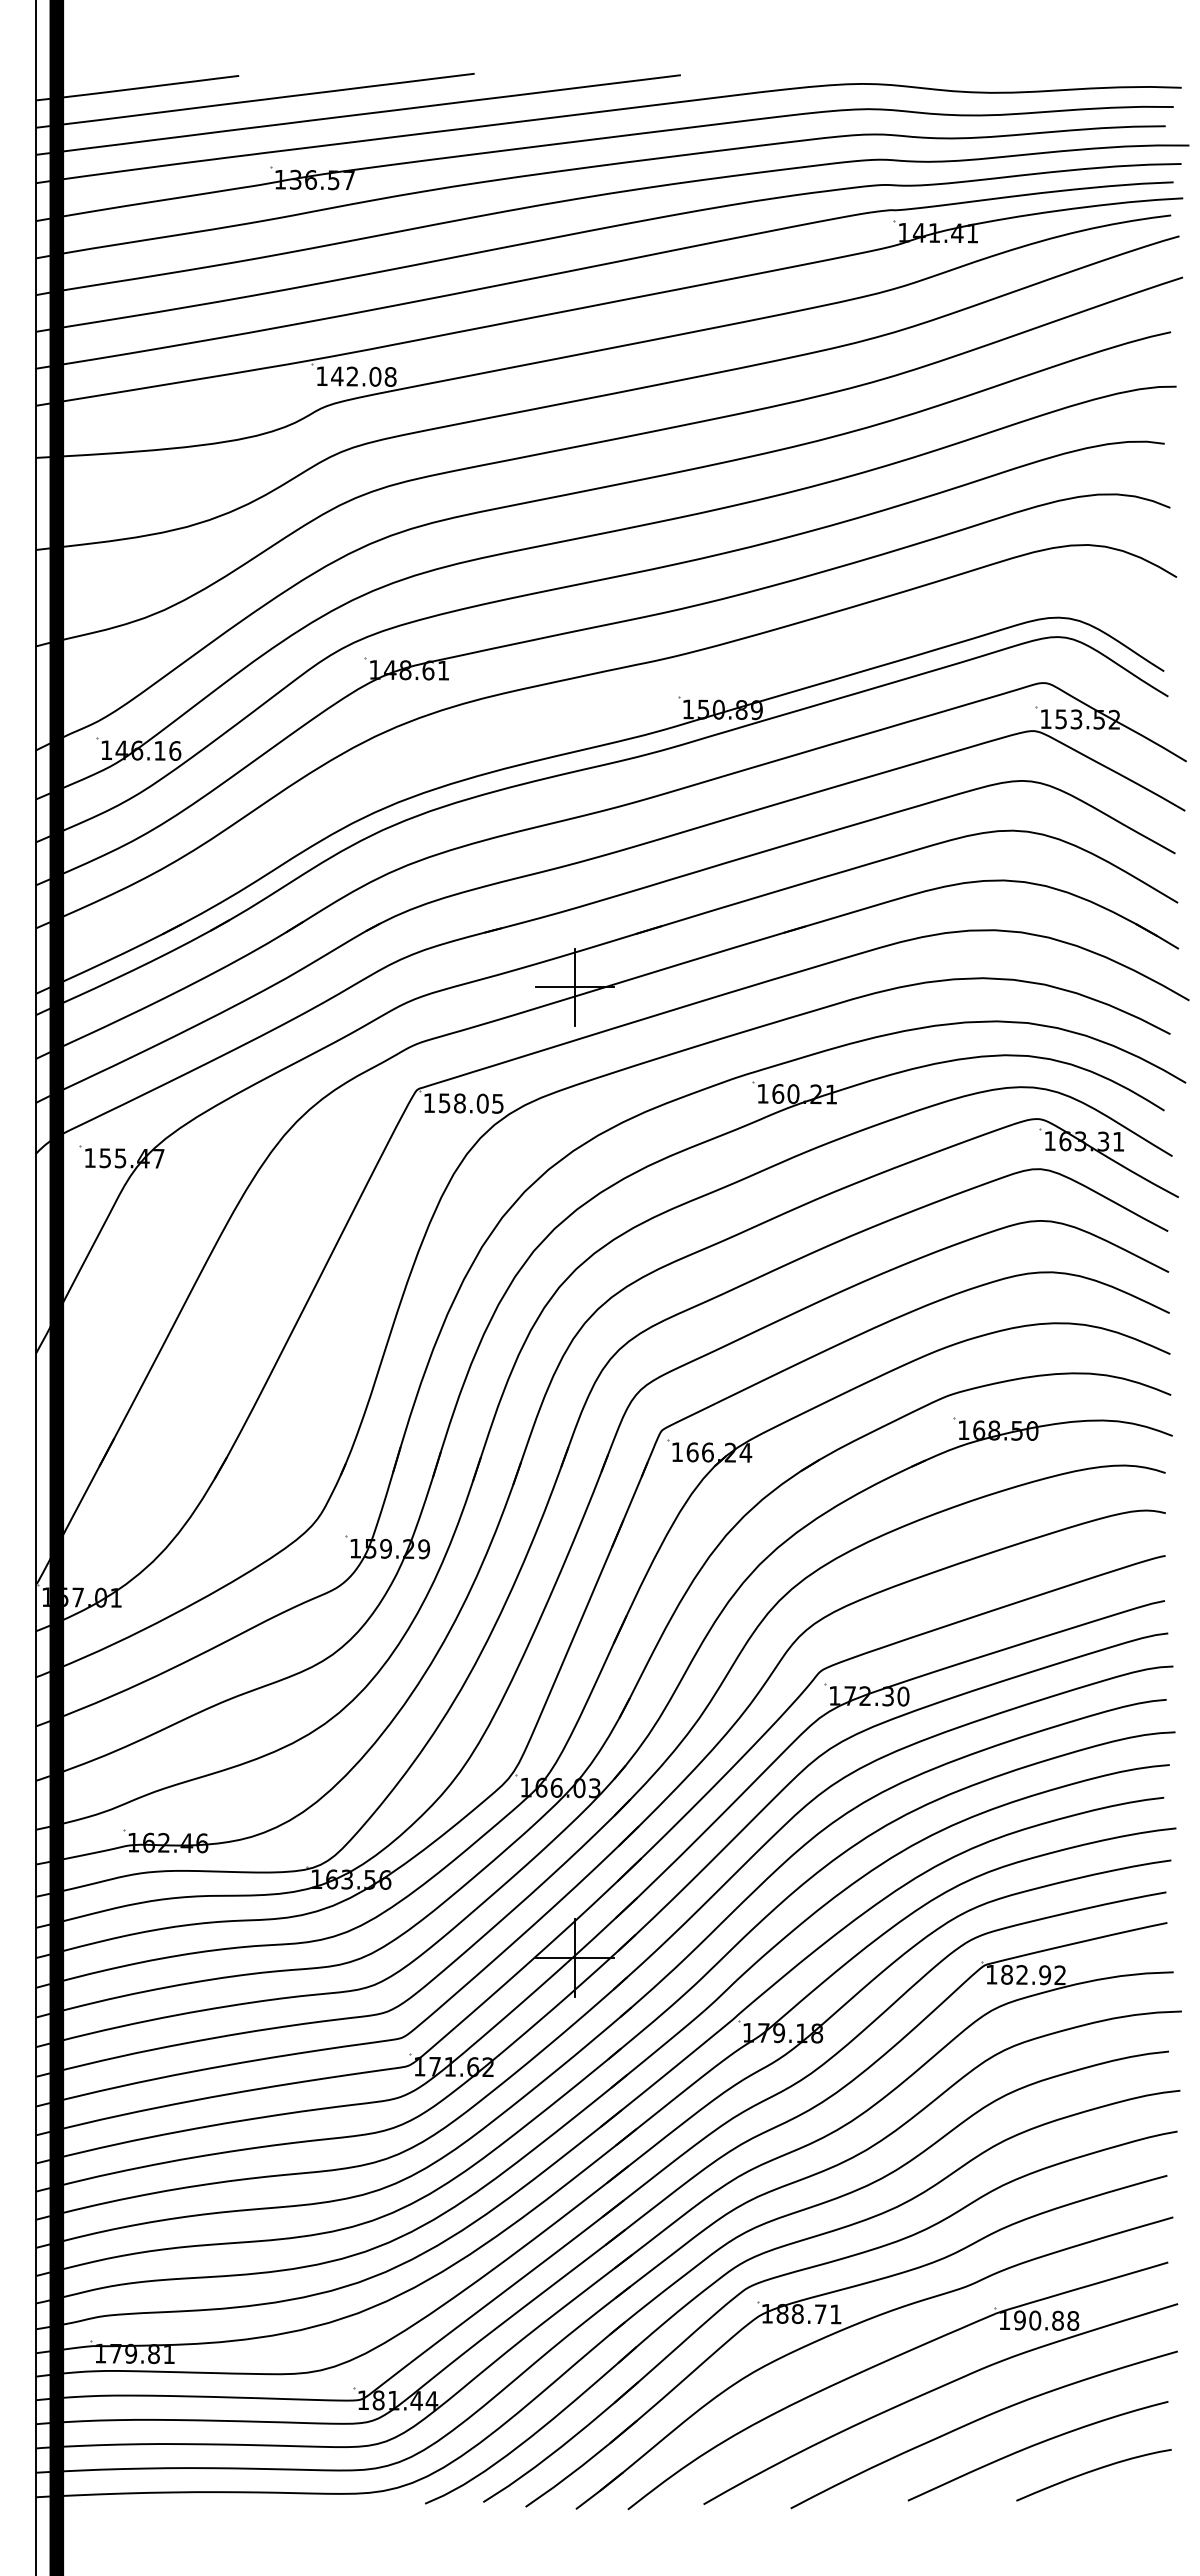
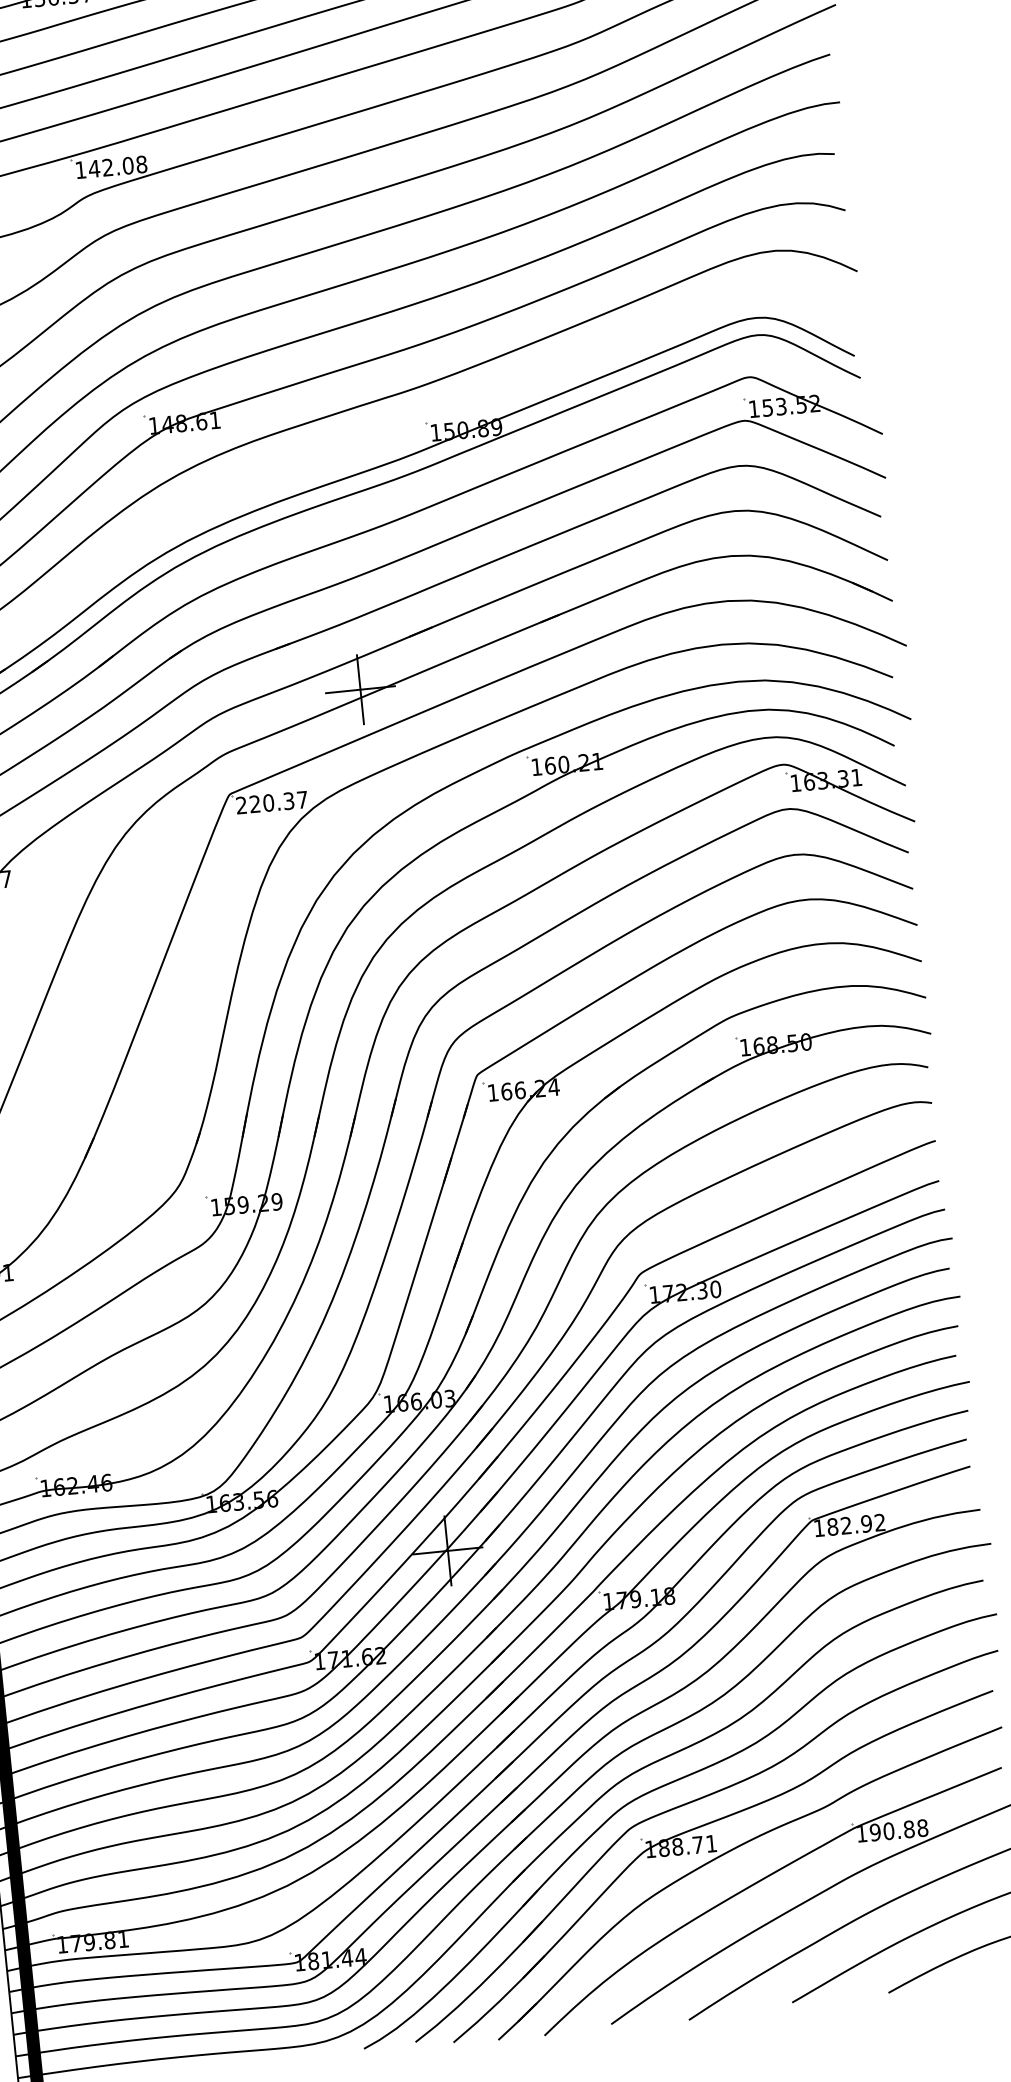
text: (463, 1103) -> (271, 802), 158.05 -> 220.37

